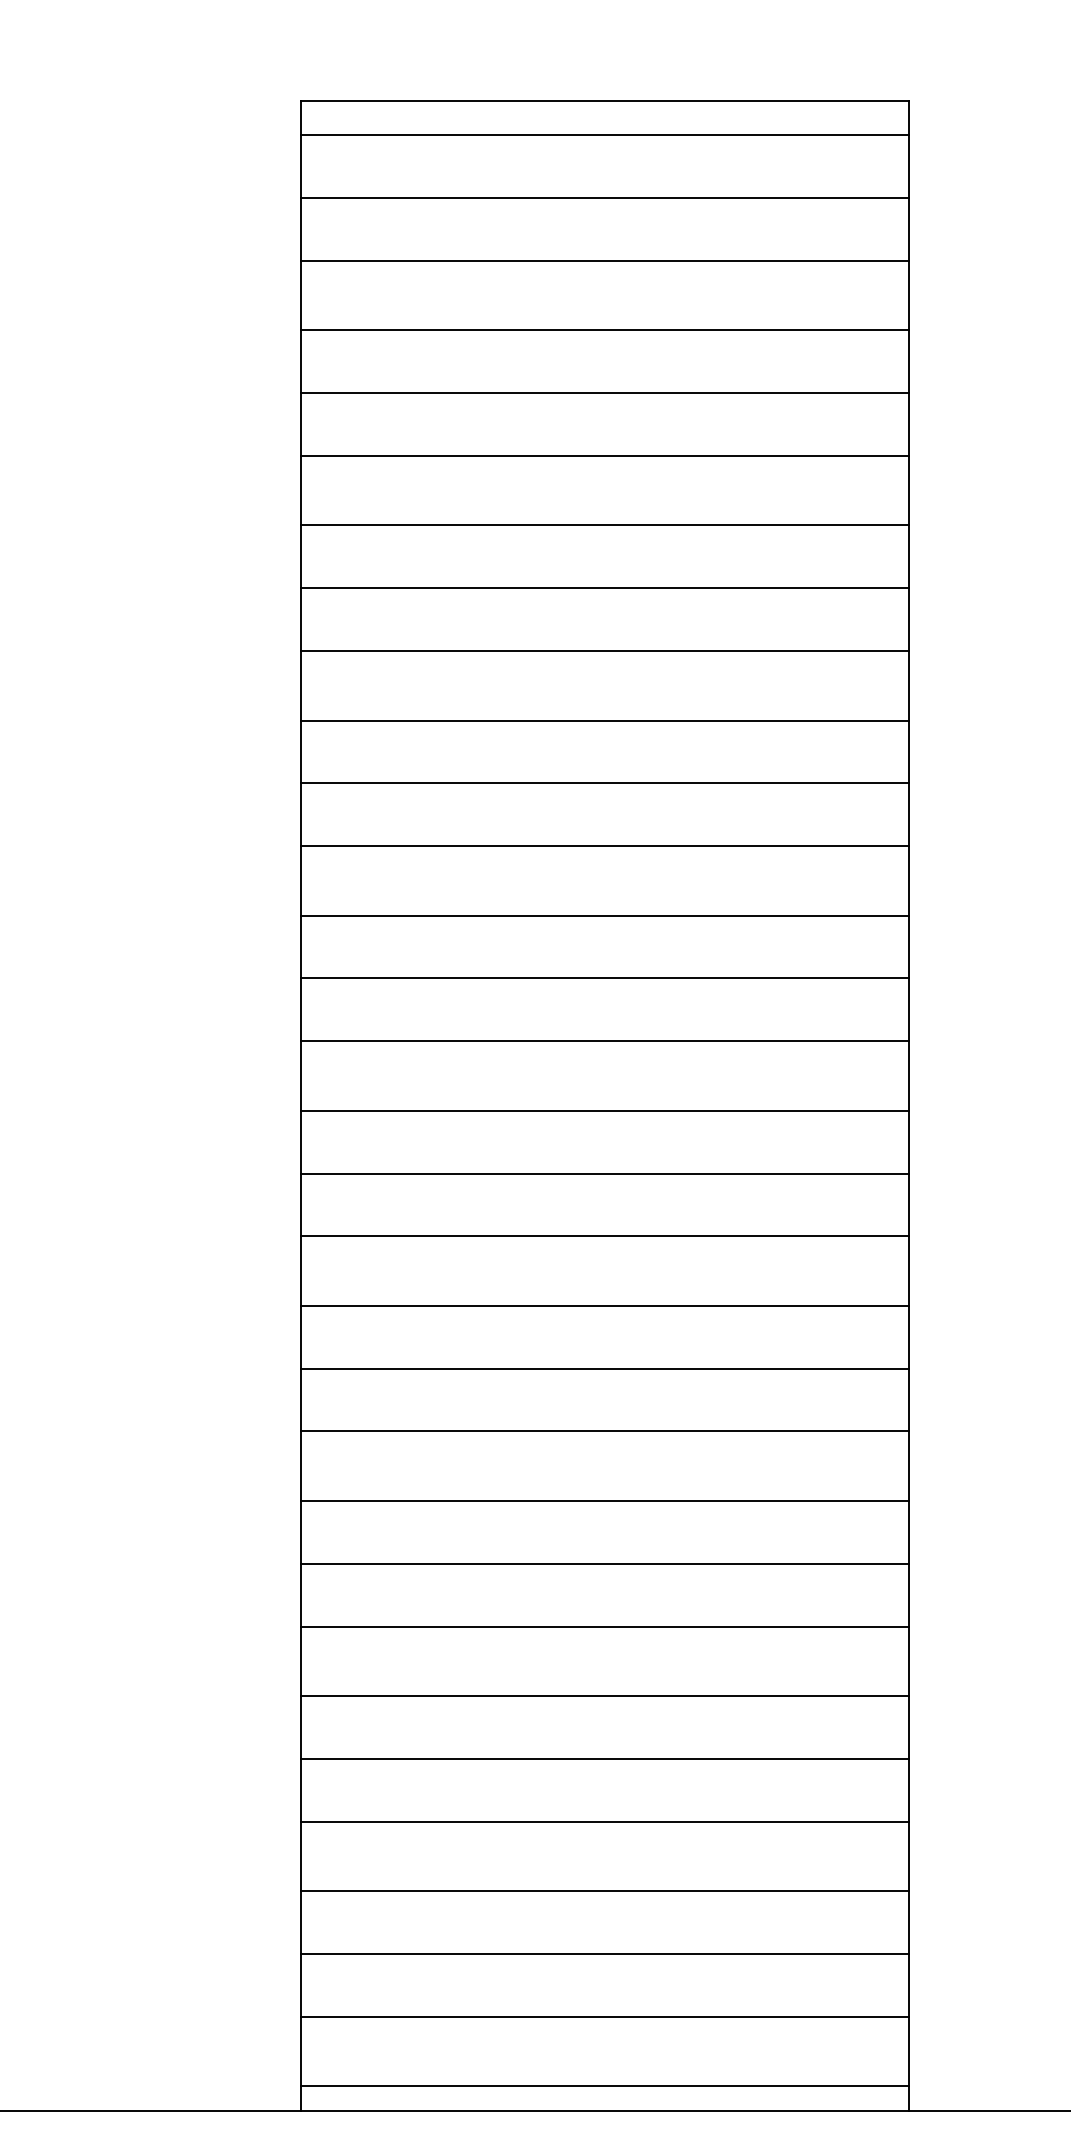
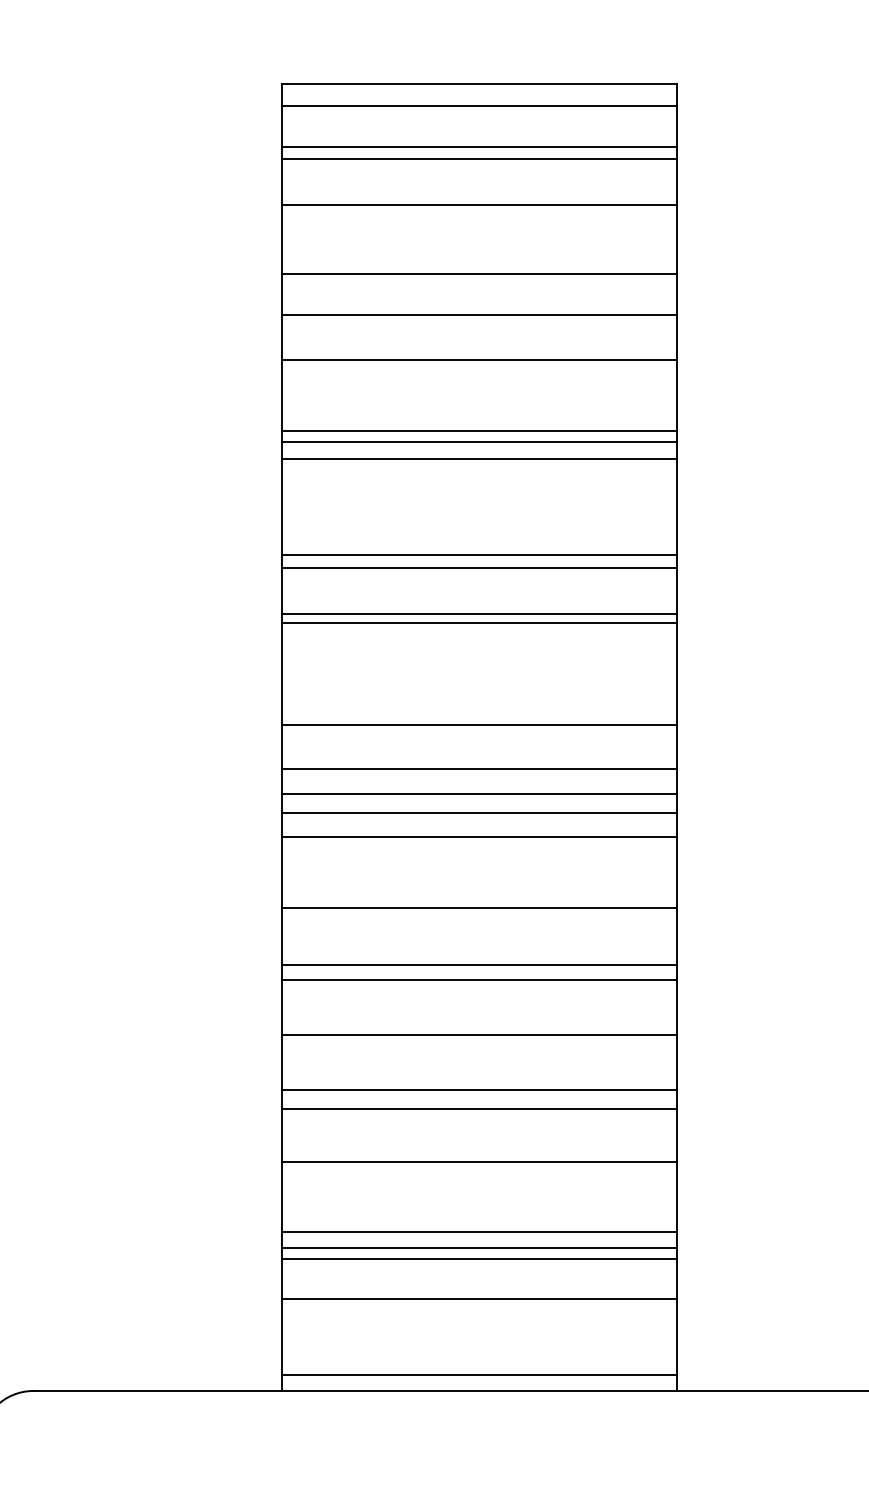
line: (605, 260) -> (479, 158), moved
line: (605, 331) -> (479, 205), moved
line: (605, 587) -> (479, 430), moved
line: (605, 720) -> (479, 458), moved
line: (605, 783) -> (479, 554), moved
line: (605, 978) -> (479, 623), moved
line: (605, 1041) -> (479, 725), moved
line: (605, 1110) -> (479, 769), moved
line: (605, 1173) -> (479, 813), moved
line: (605, 1237) -> (479, 794), moved
line: (605, 1306) -> (479, 837), moved
line: (605, 1430) -> (479, 979), moved
line: (605, 1501) -> (479, 965), moved
line: (605, 1626) -> (479, 1108), moved
line: (605, 1695) -> (479, 1089), moved
line: (605, 1821) -> (479, 1231), moved
line: (605, 1953) -> (479, 1258), moved
line: (605, 2016) -> (479, 1299), moved

